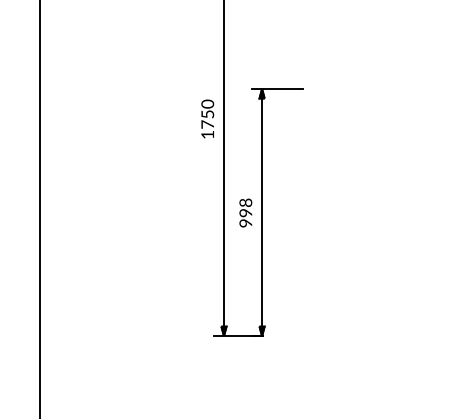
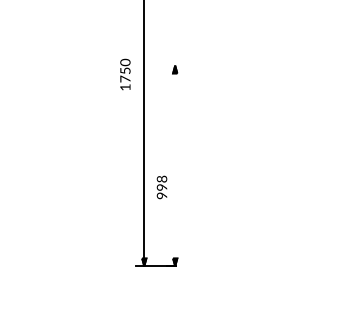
line: (277, 88) -> (187, 65), removed
text: (207, 118) -> (125, 74), moved
text: (245, 212) -> (161, 187), moved
line: (262, 212) -> (175, 165), removed

